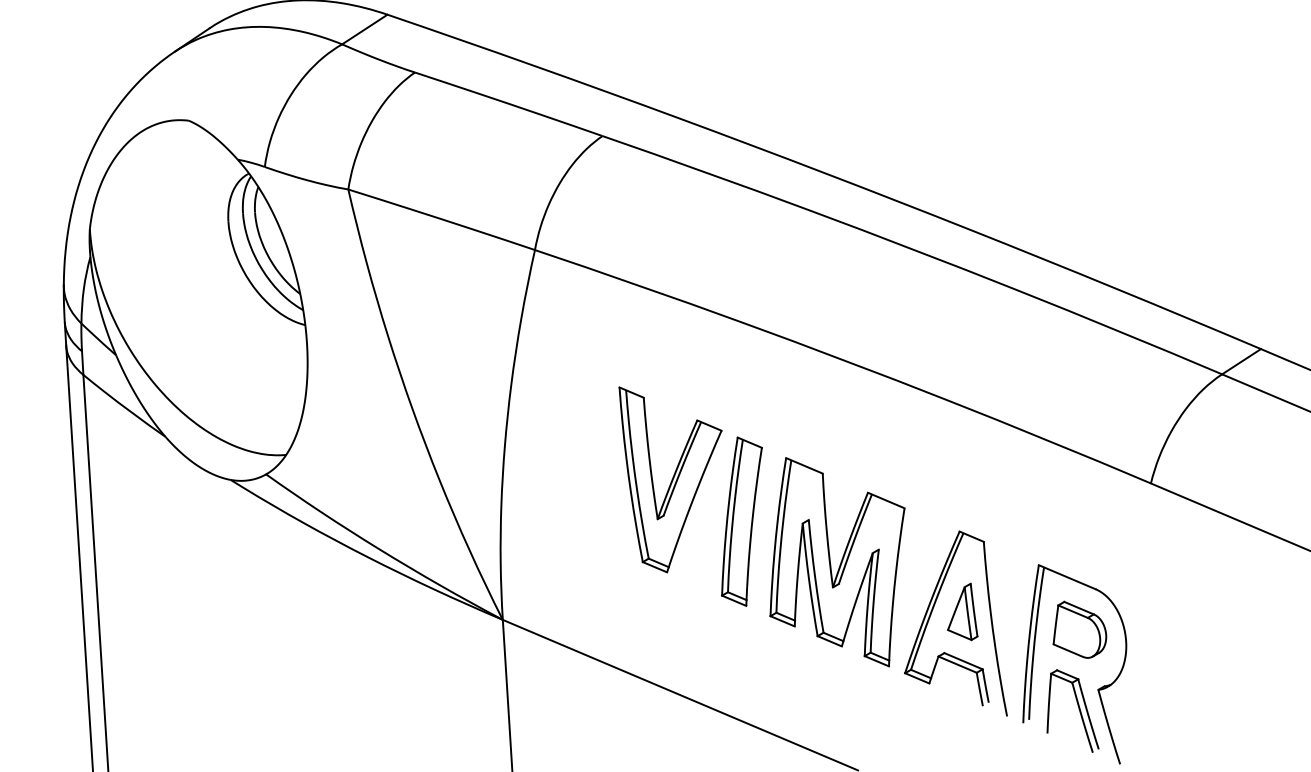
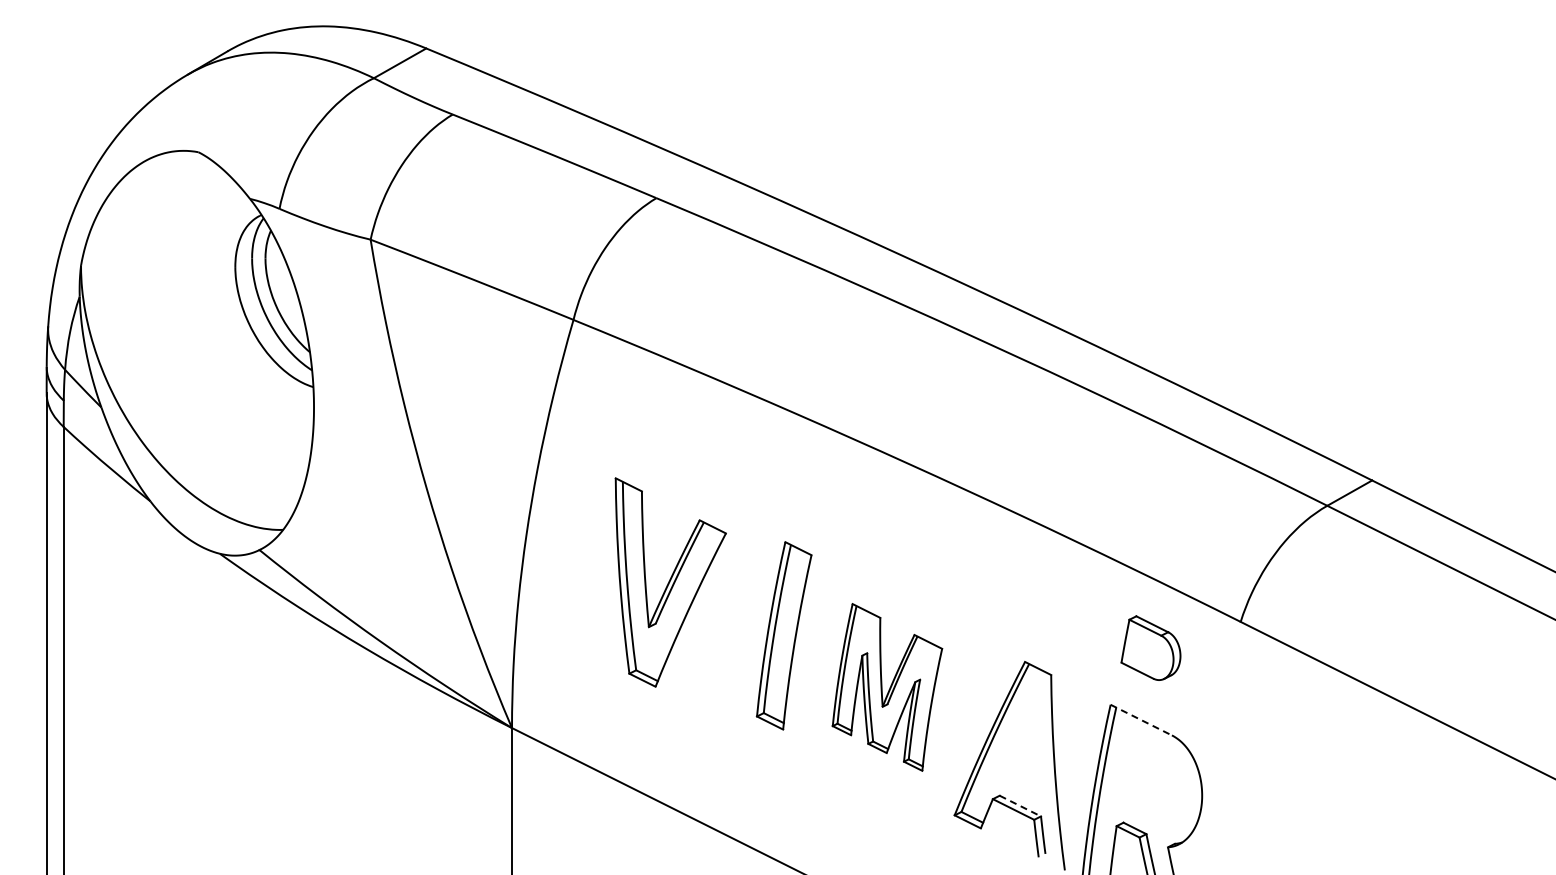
part: (674, 477) -> (670, 582), moved
part: (837, 562) -> (887, 687), size x0.7
line: (1067, 577) -> (1141, 720), solid -> dashed
part: (961, 612) -> (1021, 751), removed
part: (1078, 629) -> (1150, 647), moved
line: (963, 661) -> (1020, 806), solid -> dashed

